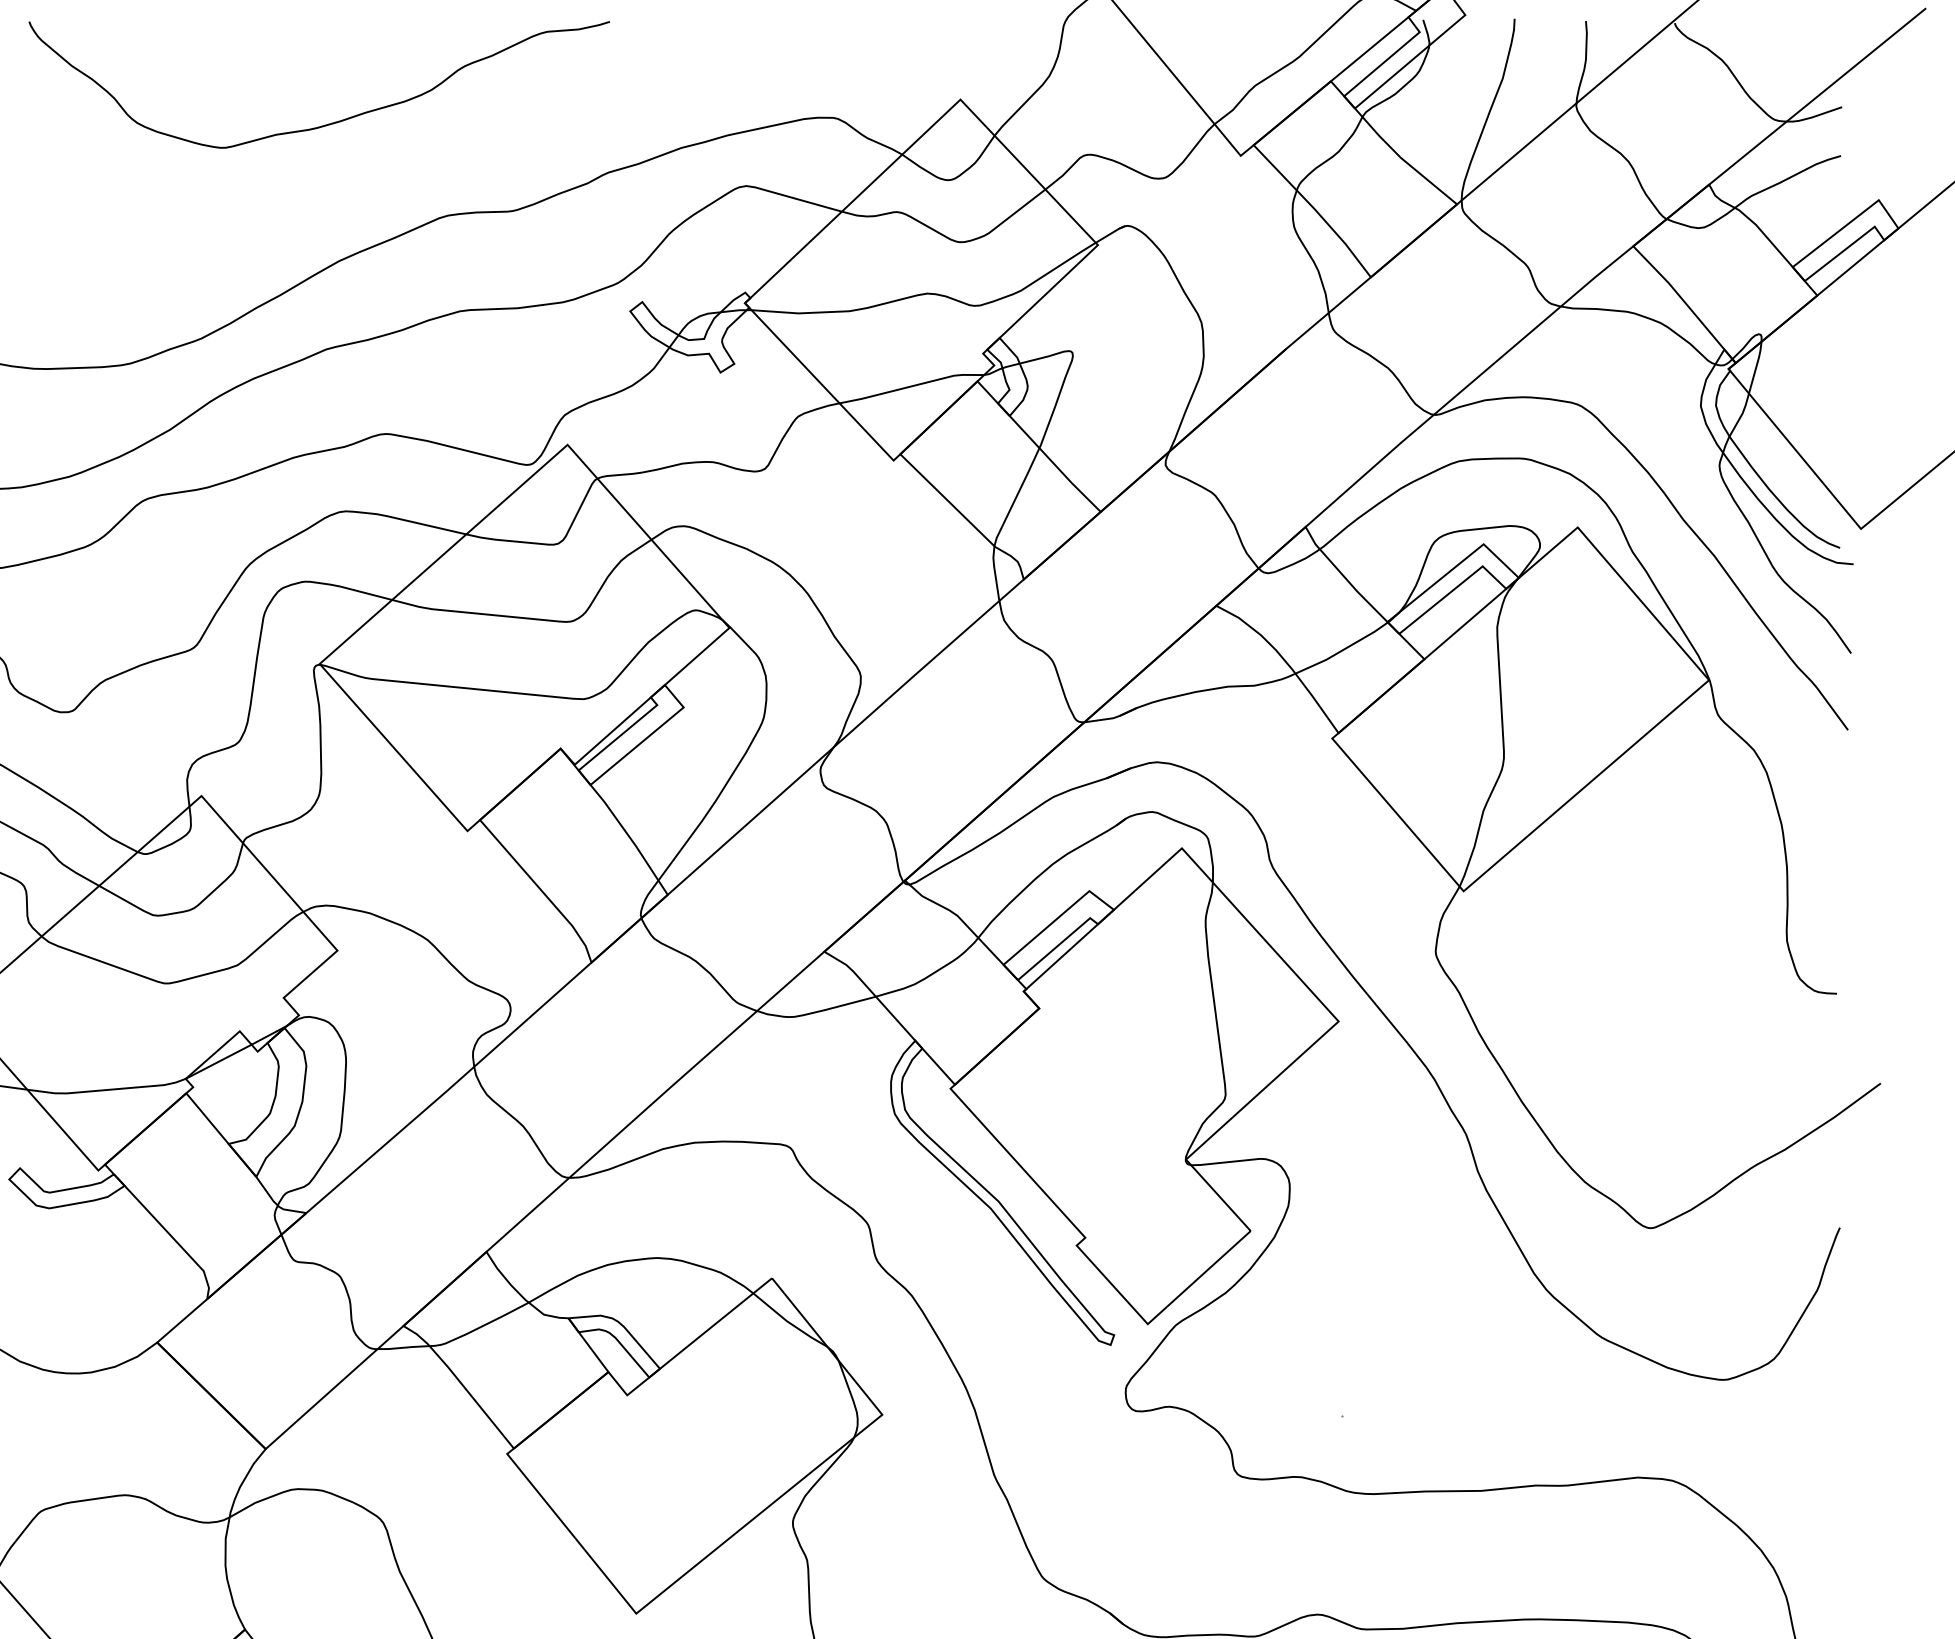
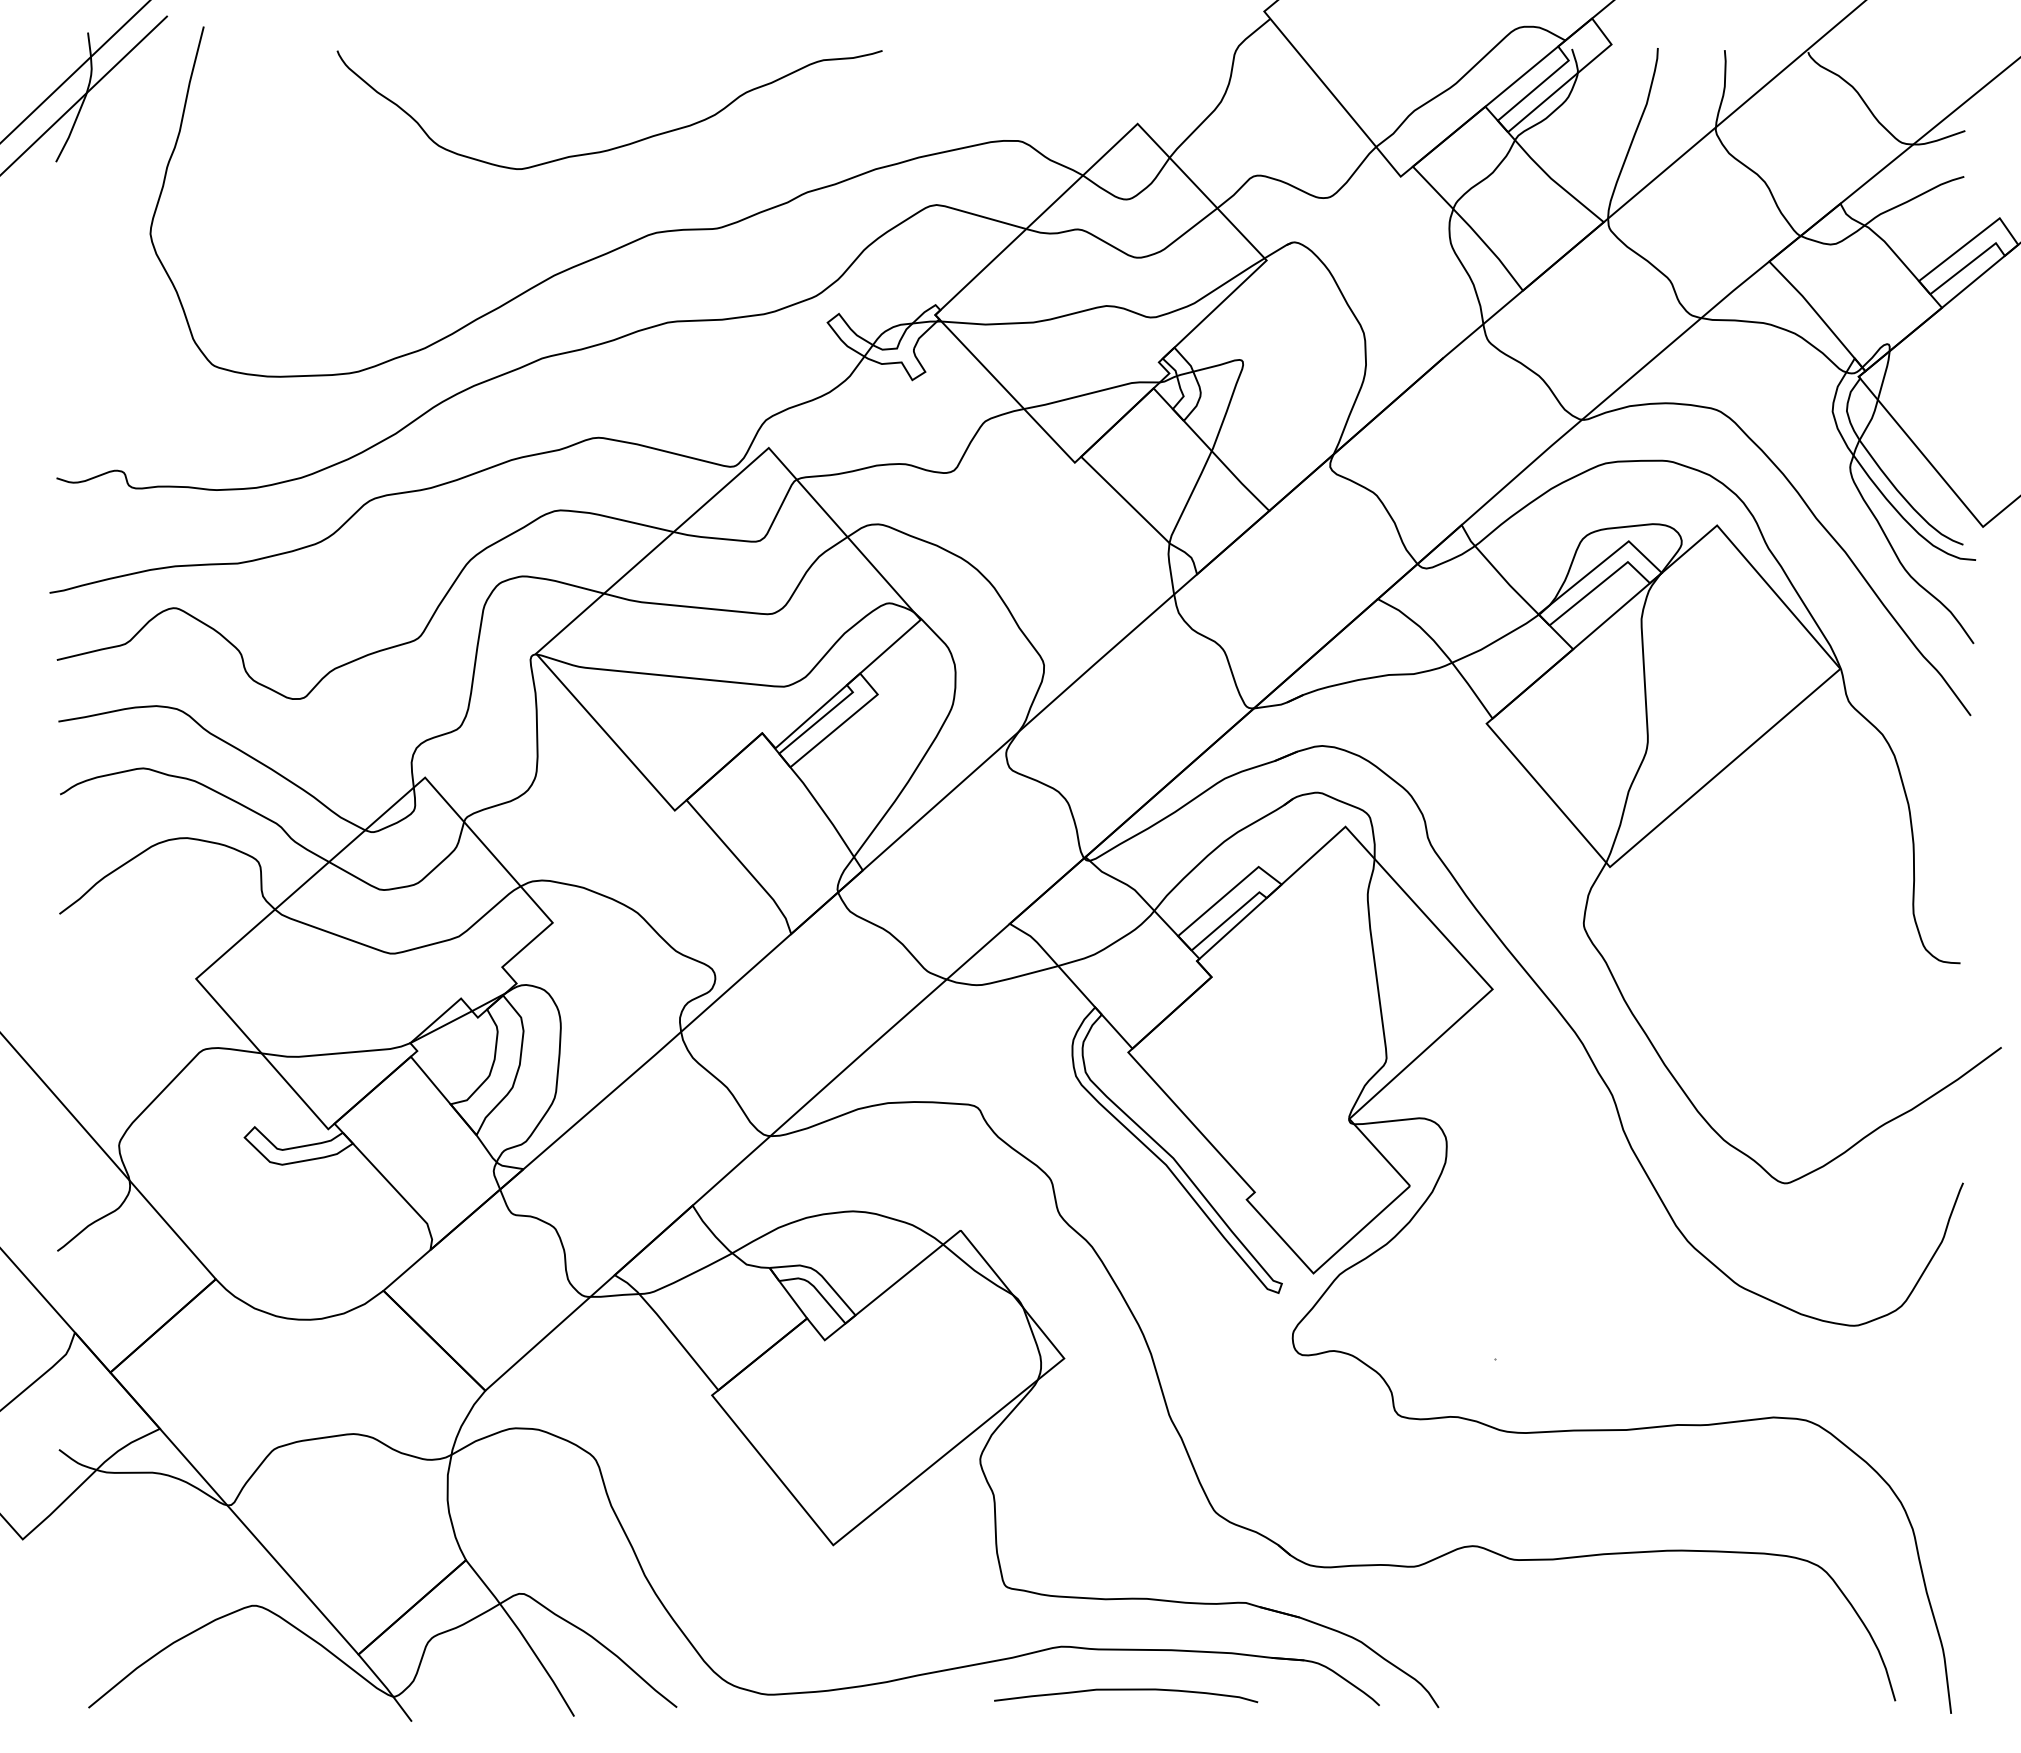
curve: (330, 122) -> (620, 145), moved

